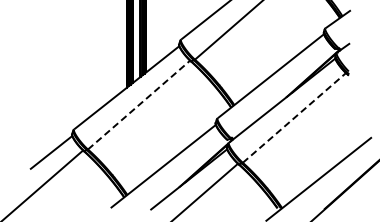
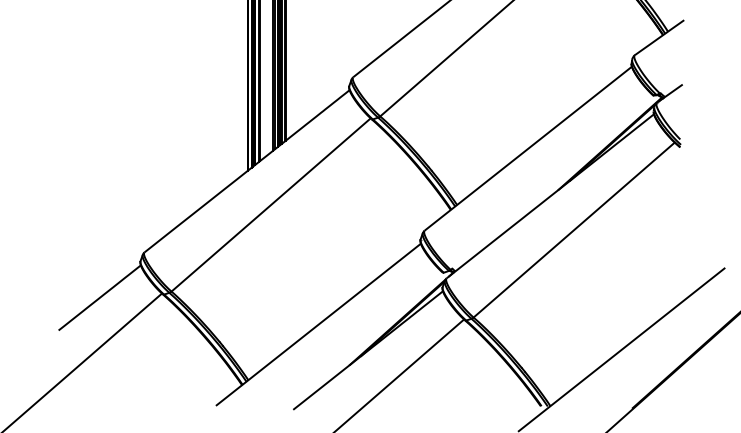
line: (139, 105) -> (271, 205), dashed -> solid
line: (294, 117) -> (574, 229), dashed -> solid

